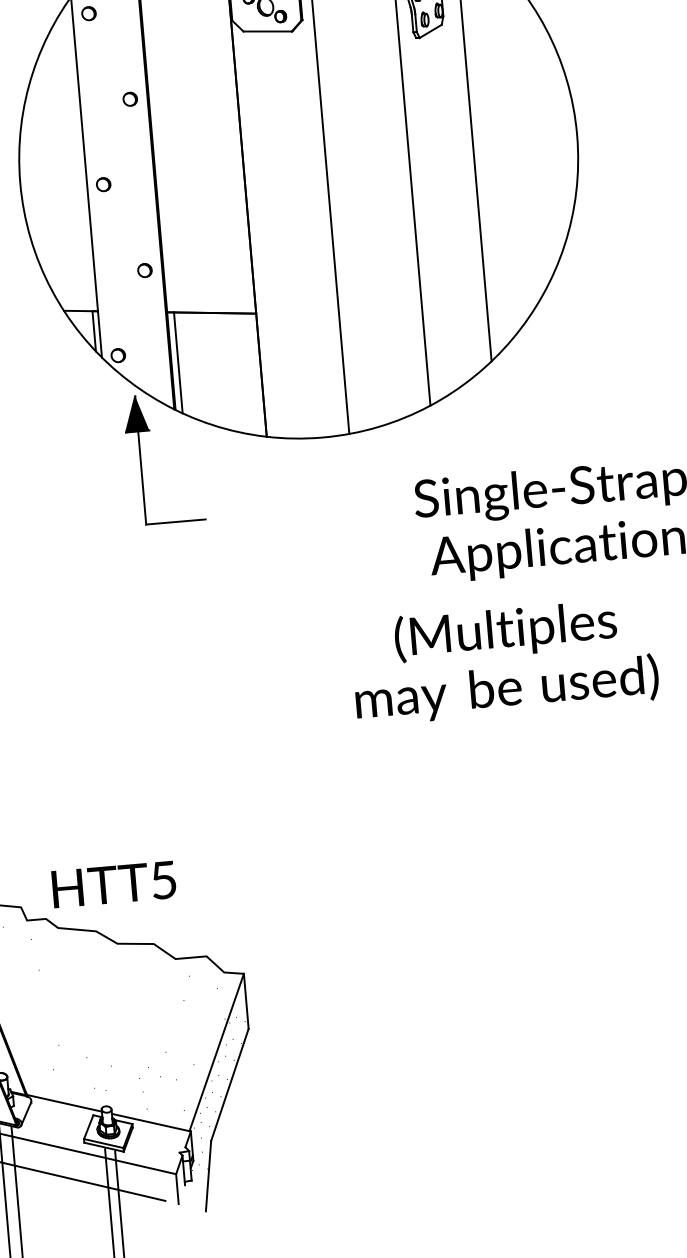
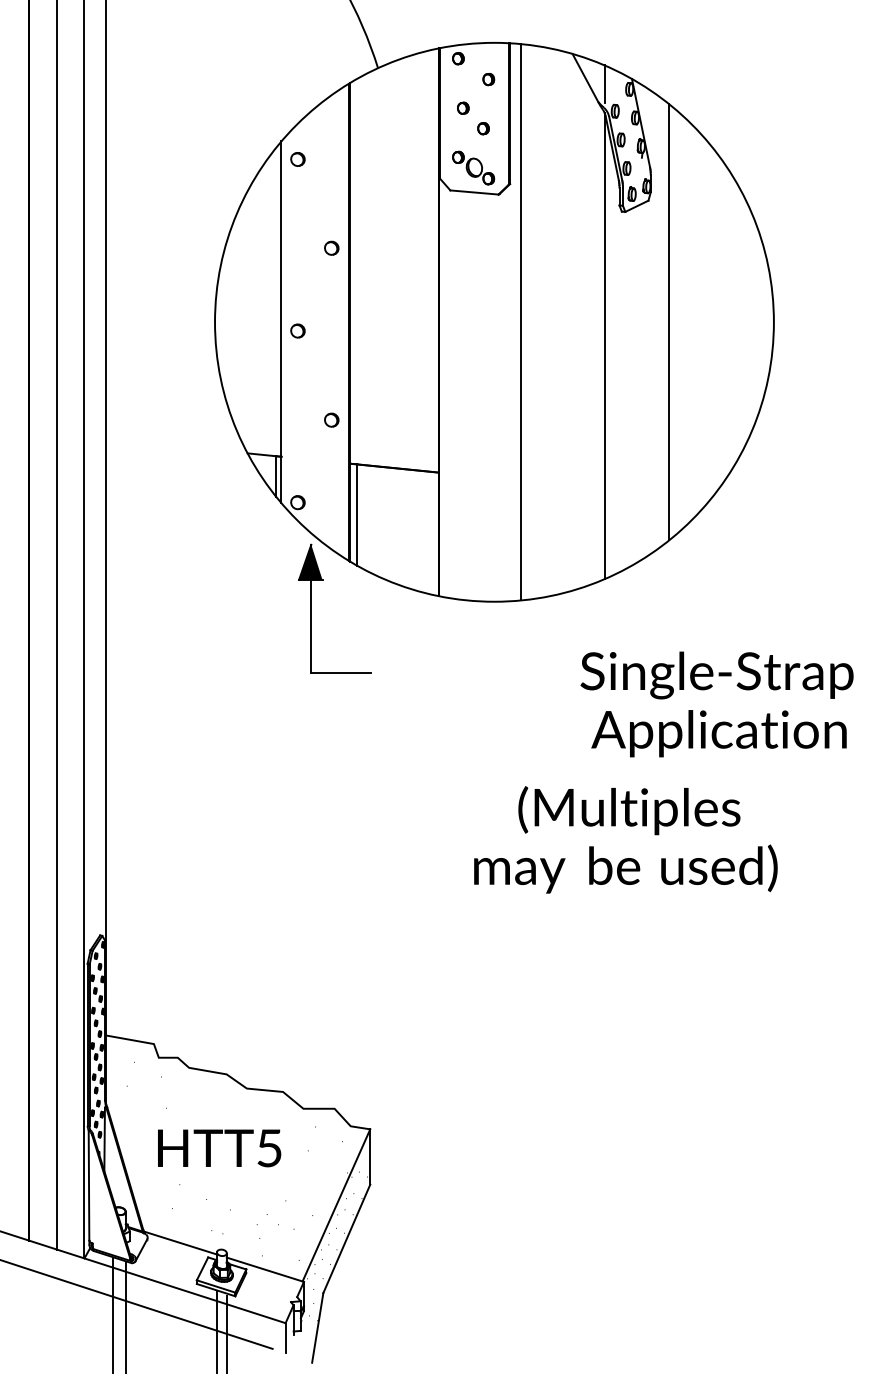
text: (504, 660) -> (625, 839), moved
text: (114, 884) -> (219, 1148), moved

